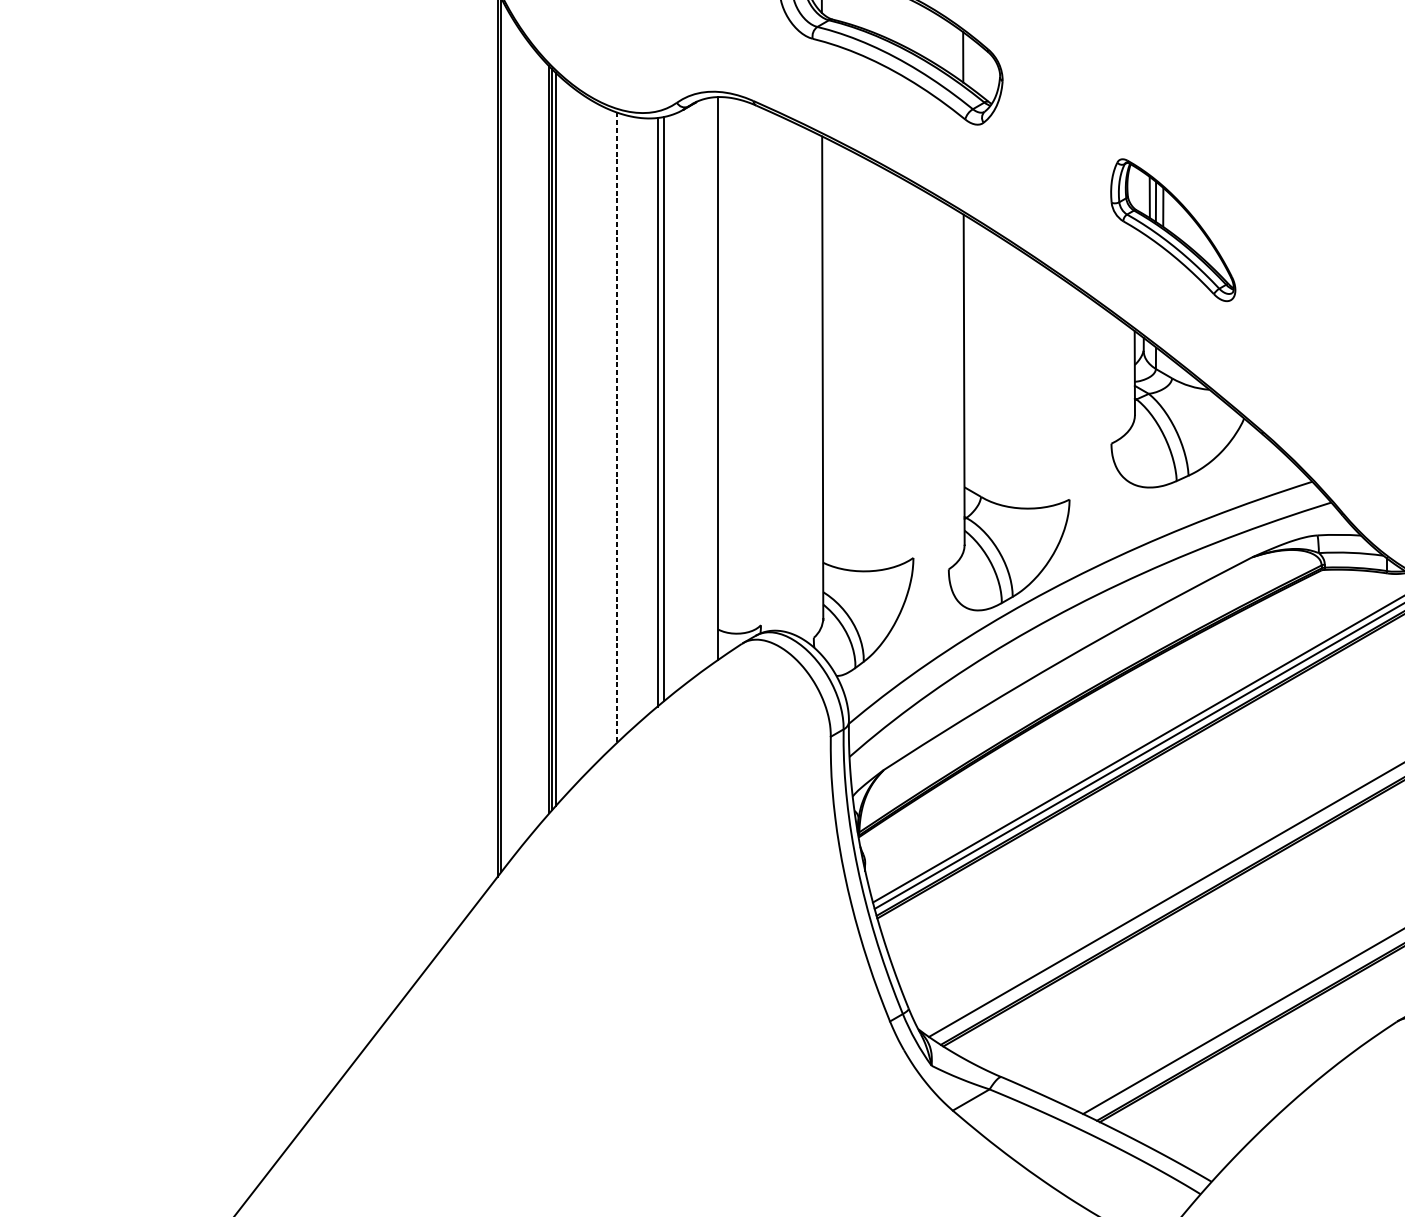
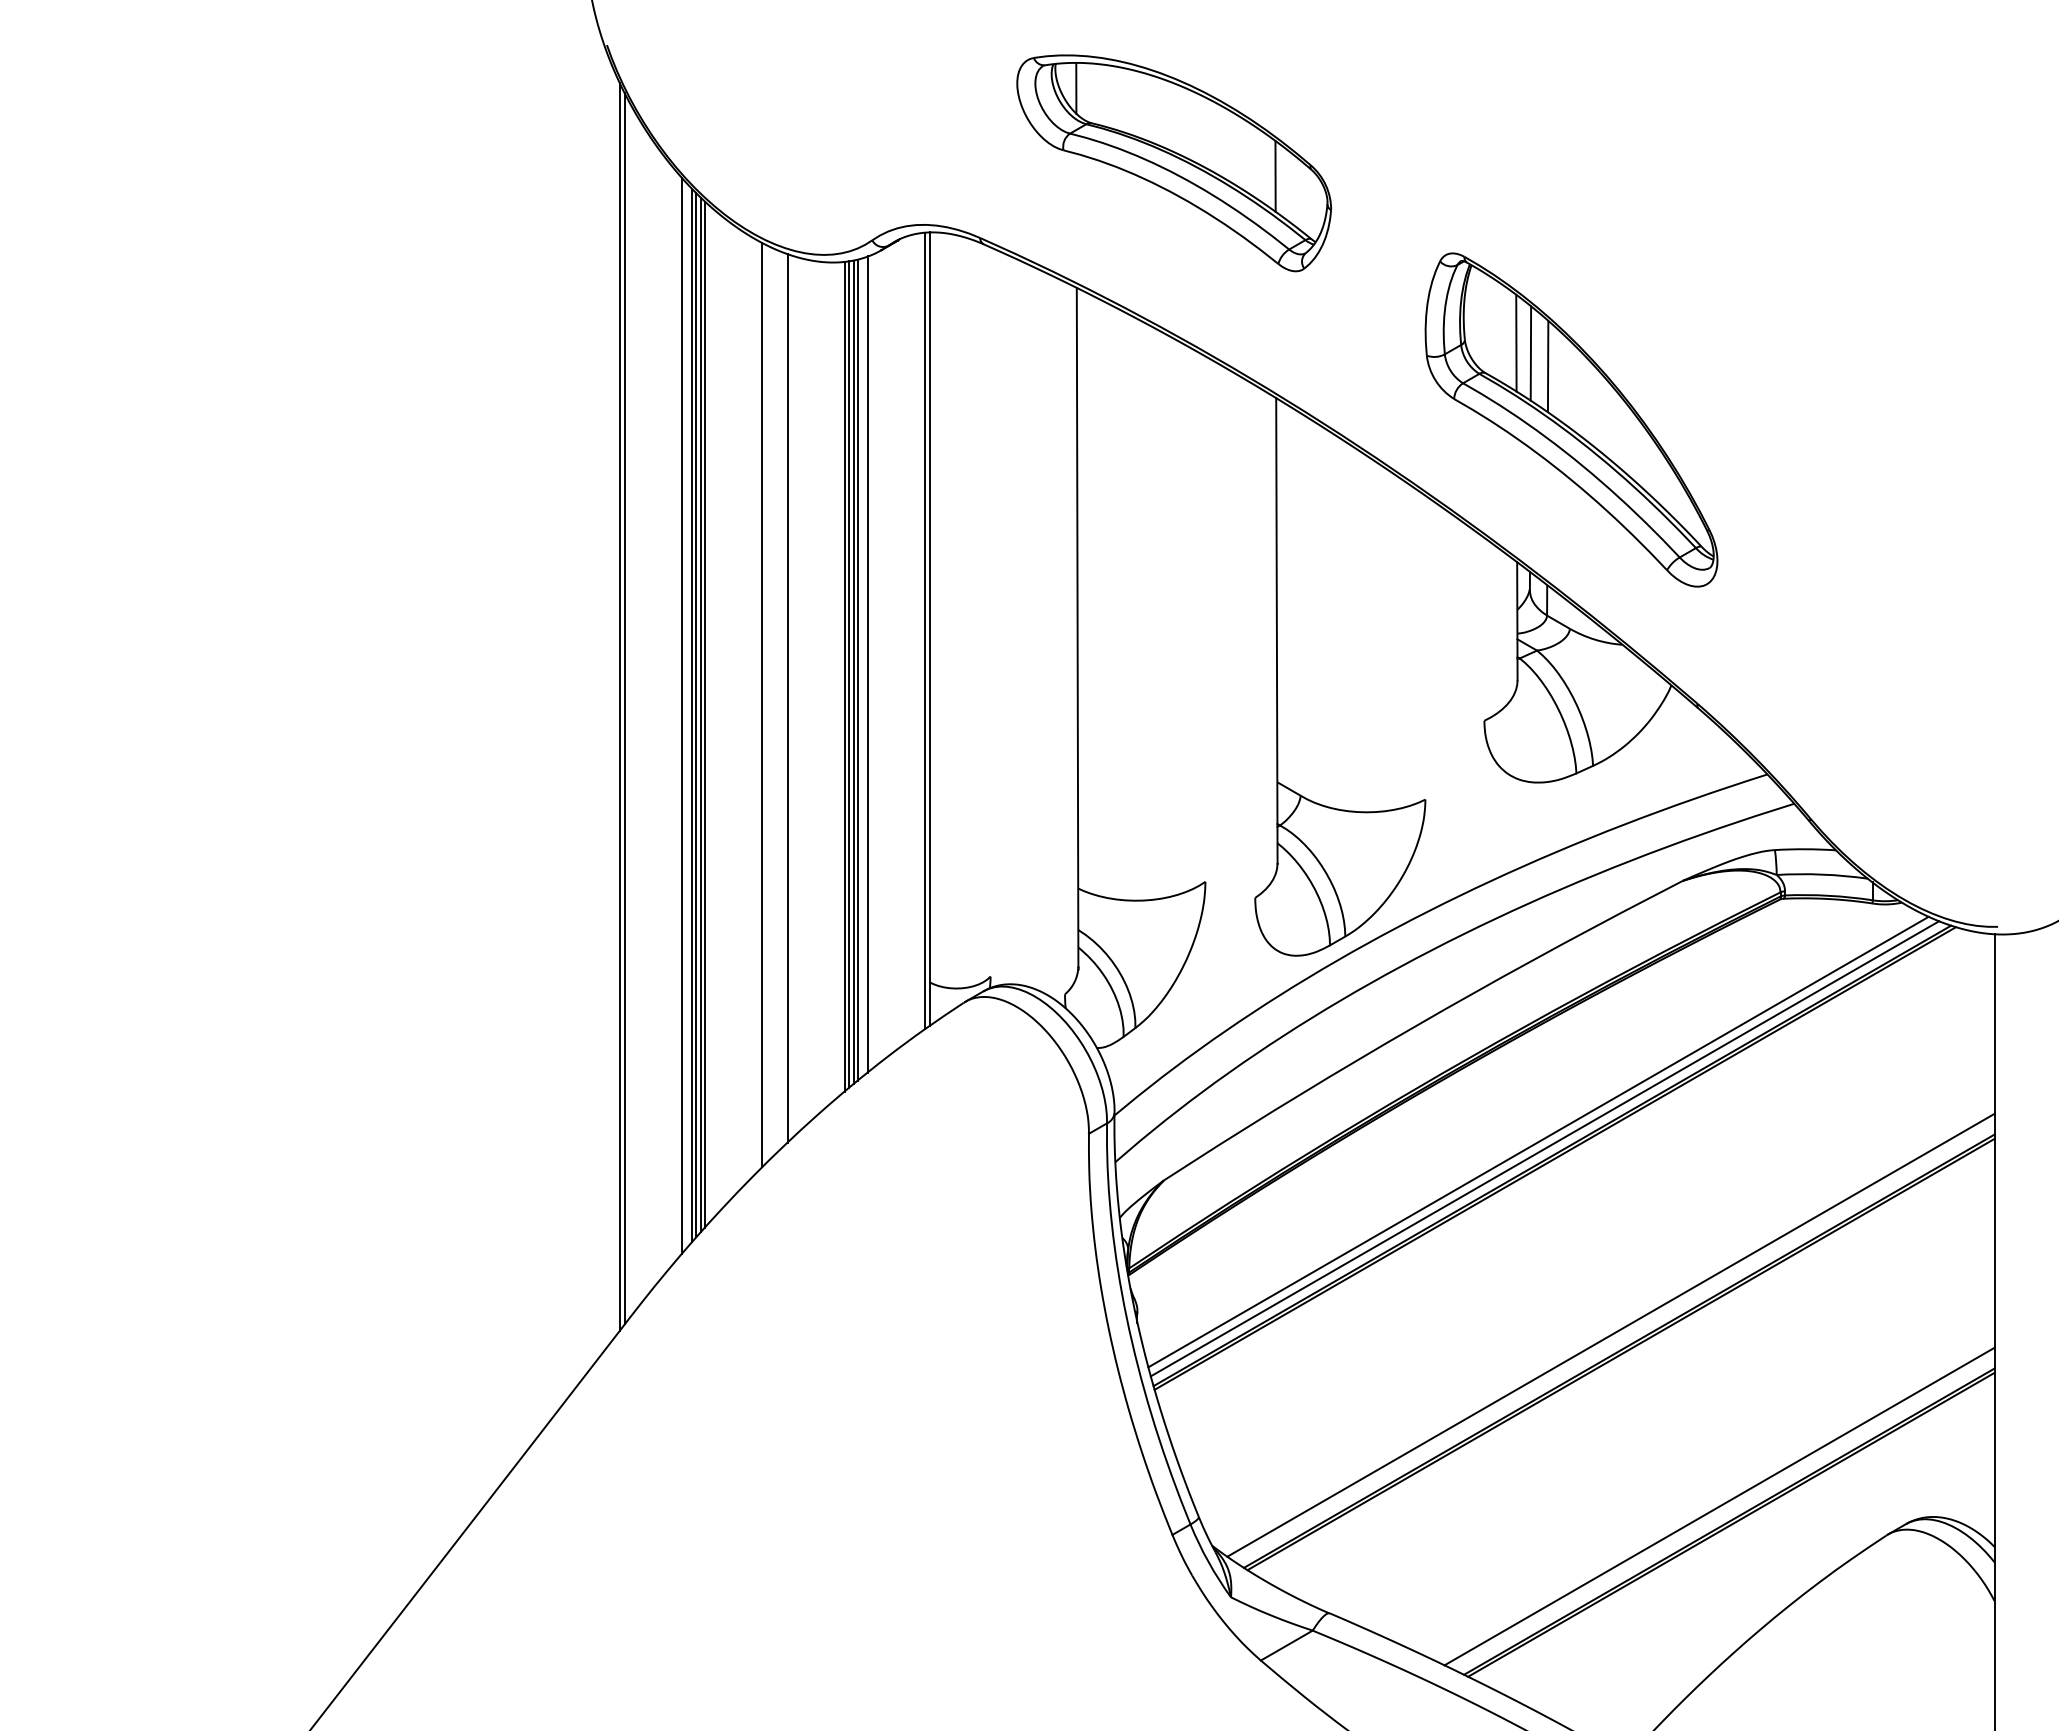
part: (1173, 229) -> (1571, 419), size x1.67
line: (714, 379) -> (925, 630), added
line: (673, 403) -> (867, 664), added
line: (666, 407) -> (857, 669), added
line: (660, 410) -> (848, 674), added
line: (616, 427) -> (787, 698), dashed -> solid
line: (599, 432) -> (762, 704), added
line: (541, 439) -> (681, 715), added
line: (558, 439) -> (705, 714), added

